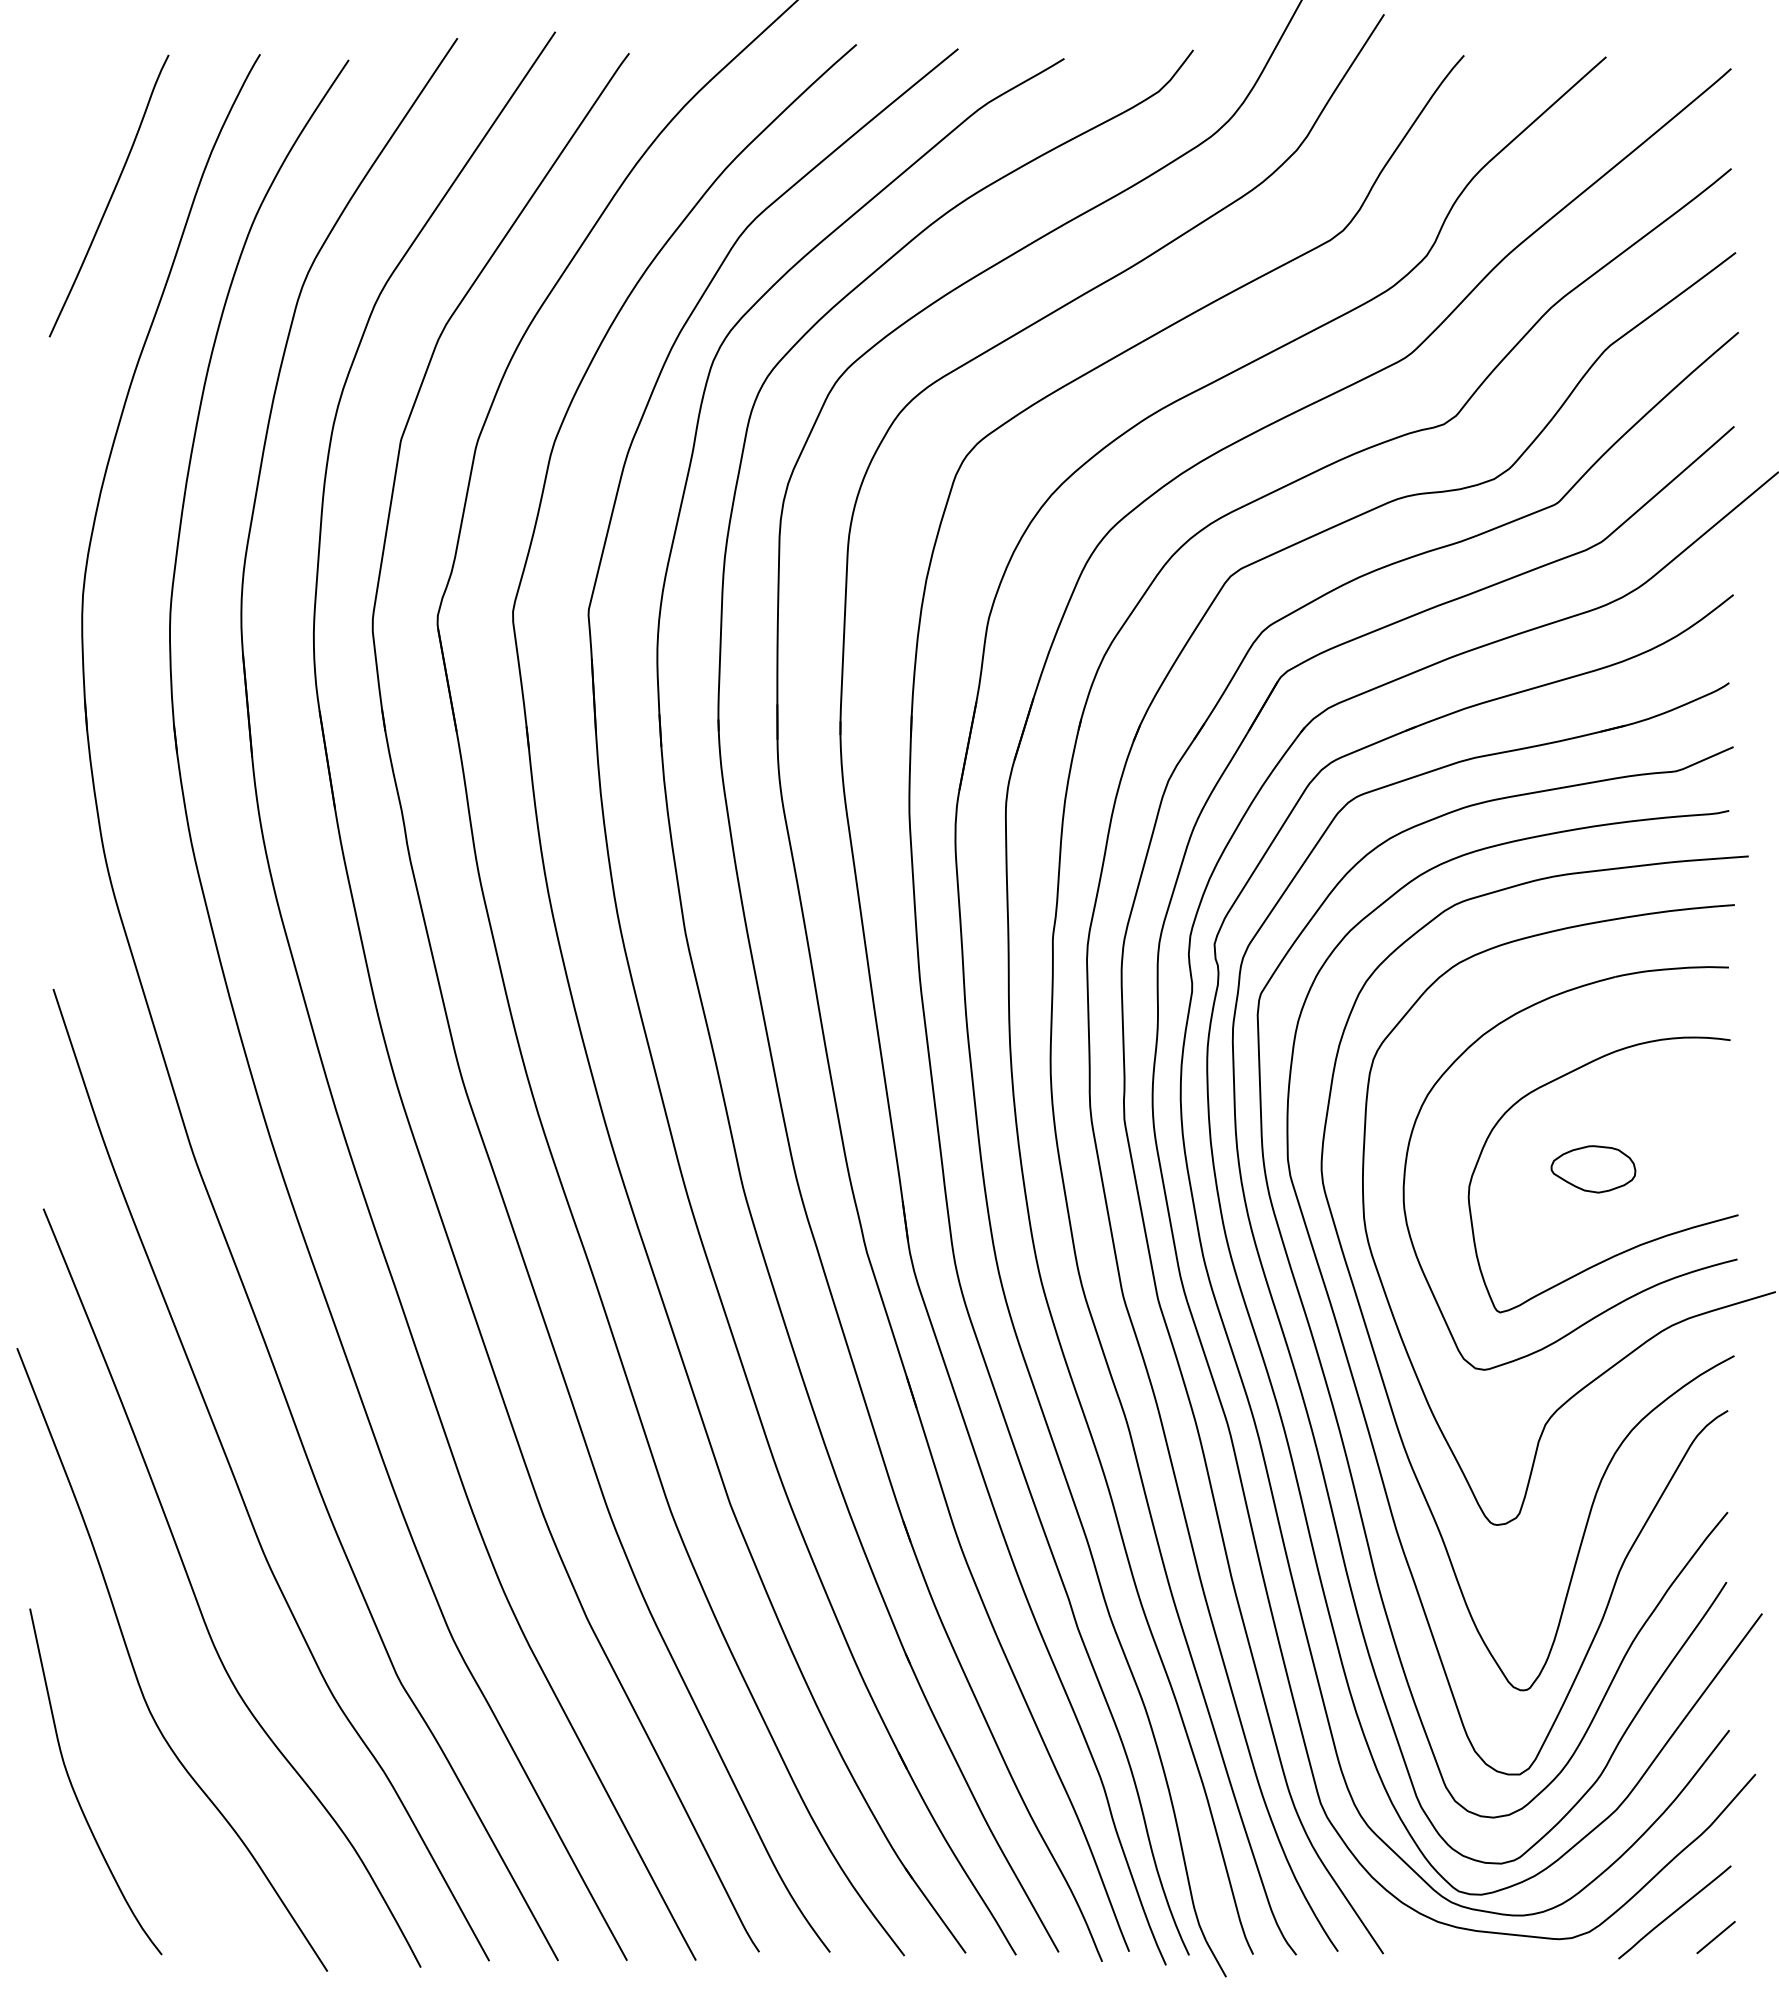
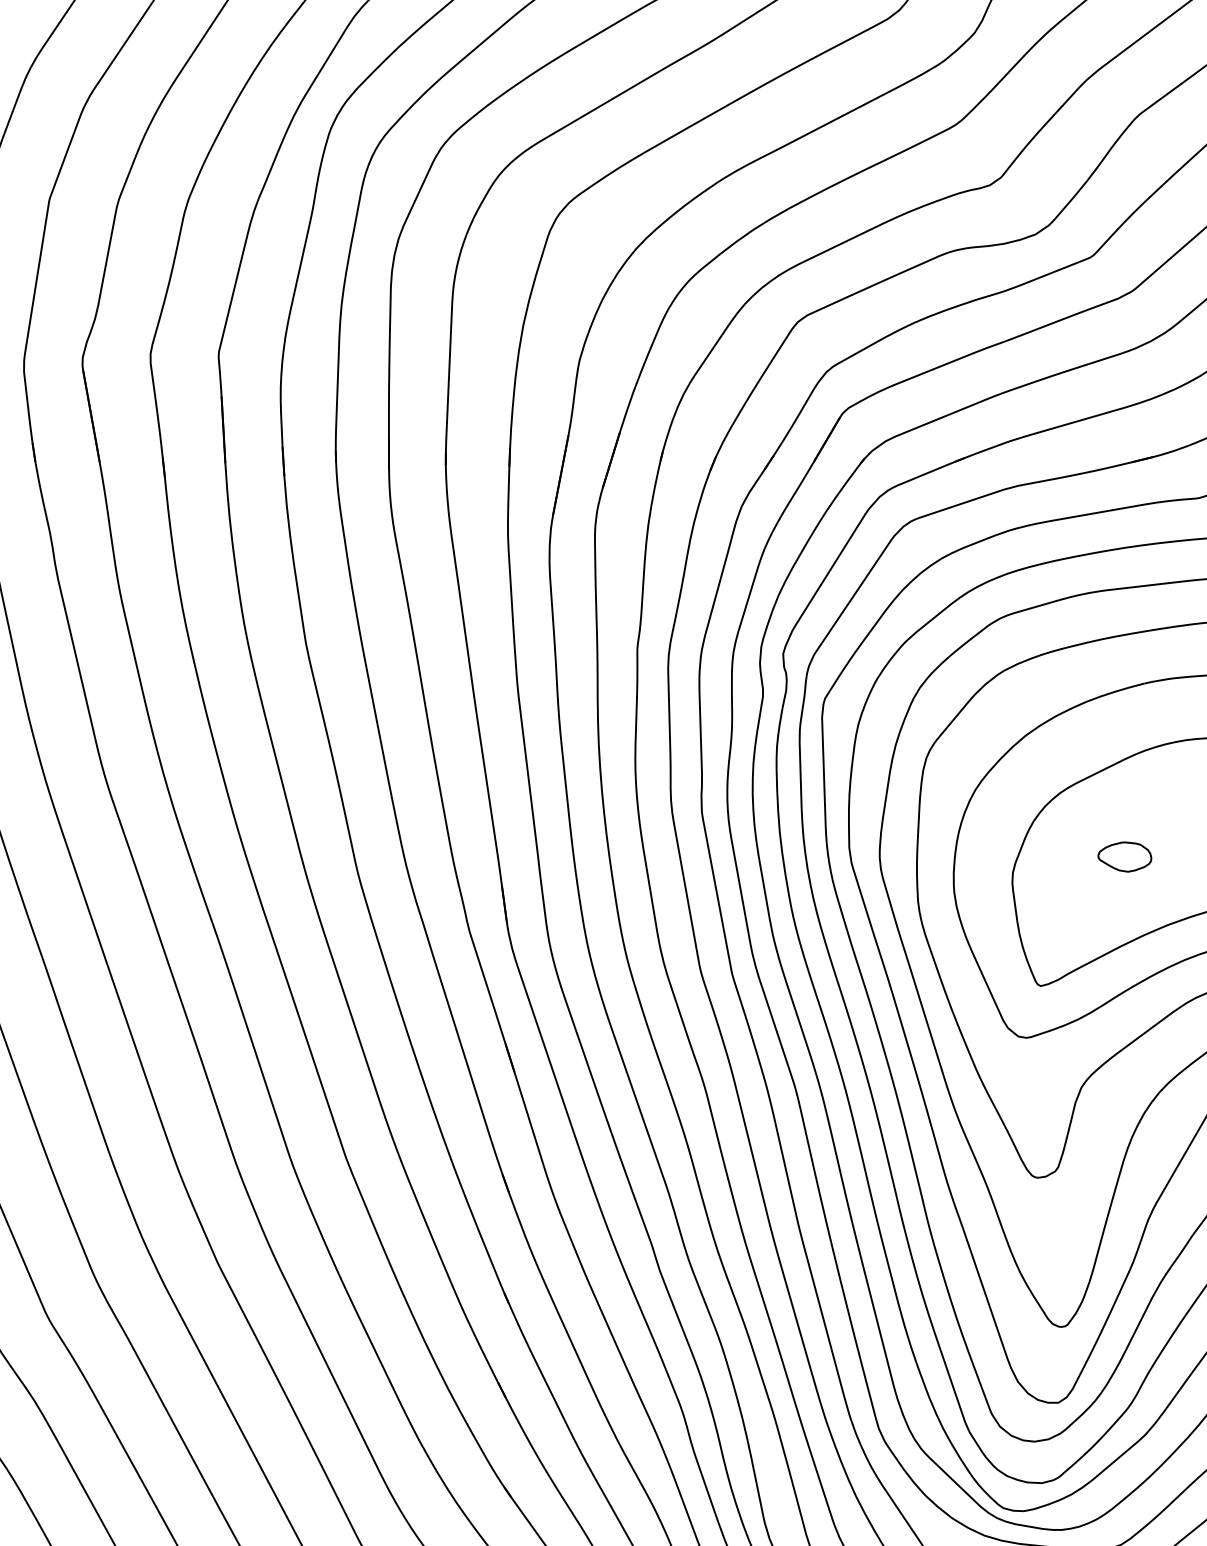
part: (1593, 1169) -> (1124, 857), size x0.7

